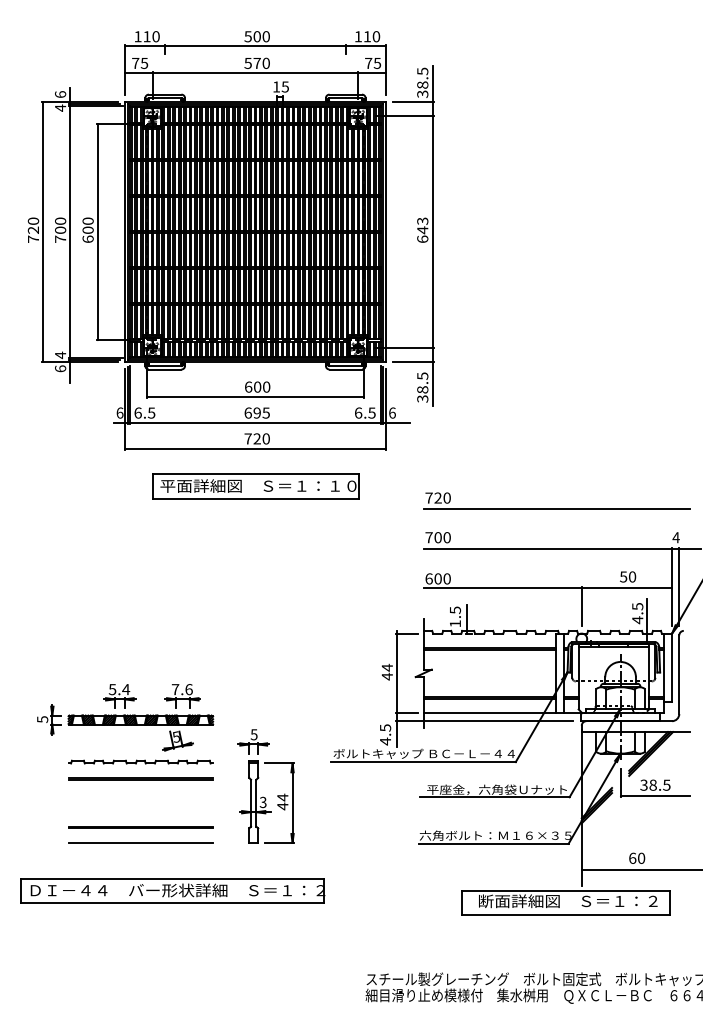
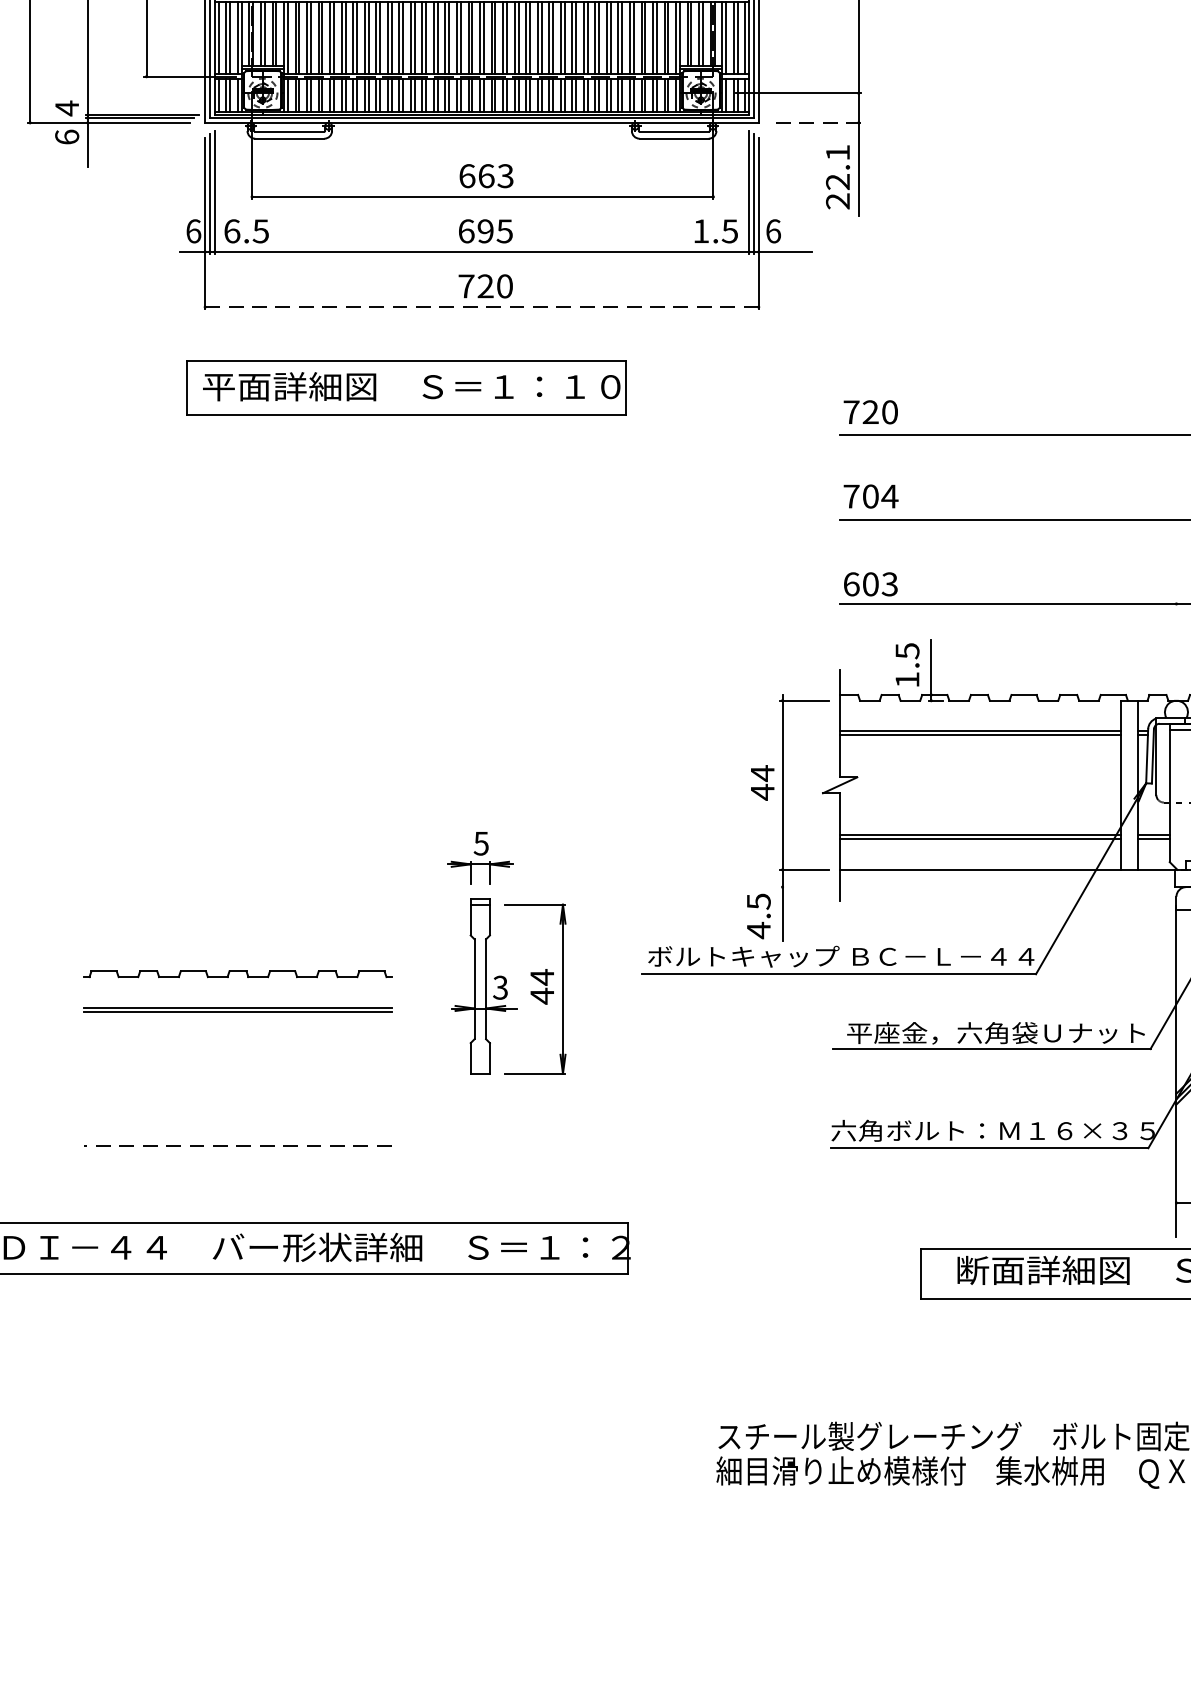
line: (412, 362) -> (816, 123), solid -> dashed
text: (262, 386) -> (496, 174), 600 -> 663
text: (422, 387) -> (837, 176), 38.5 -> 22.1
text: (358, 412) -> (701, 230), 6.5 -> 1.5
line: (255, 448) -> (482, 306), solid -> dashed
part: (255, 486) -> (405, 387), moved
text: (447, 537) -> (890, 496), 700 -> 704
text: (446, 578) -> (888, 583), 600 -> 603
line: (581, 606) -> (1175, 643), removed
part: (125, 717) -> (205, 879), removed
line: (483, 721) -> (967, 887), removed
part: (256, 786) -> (486, 953), moved
line: (140, 827) -> (237, 1113), removed
line: (140, 842) -> (237, 1145), solid -> dashed

